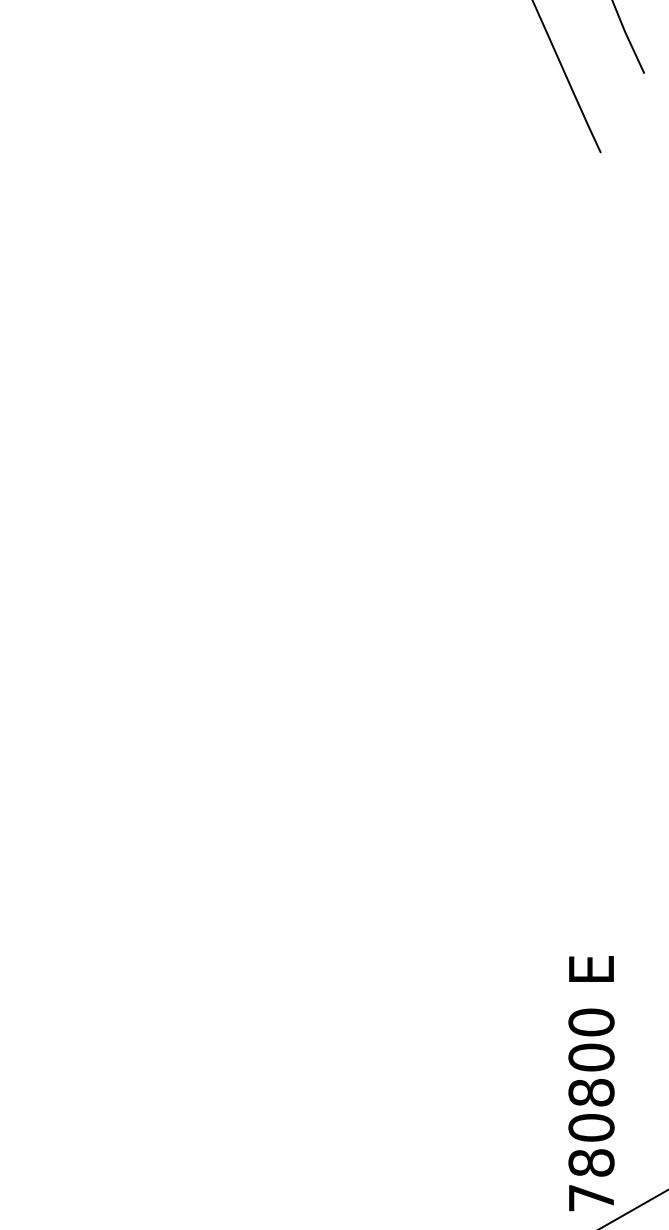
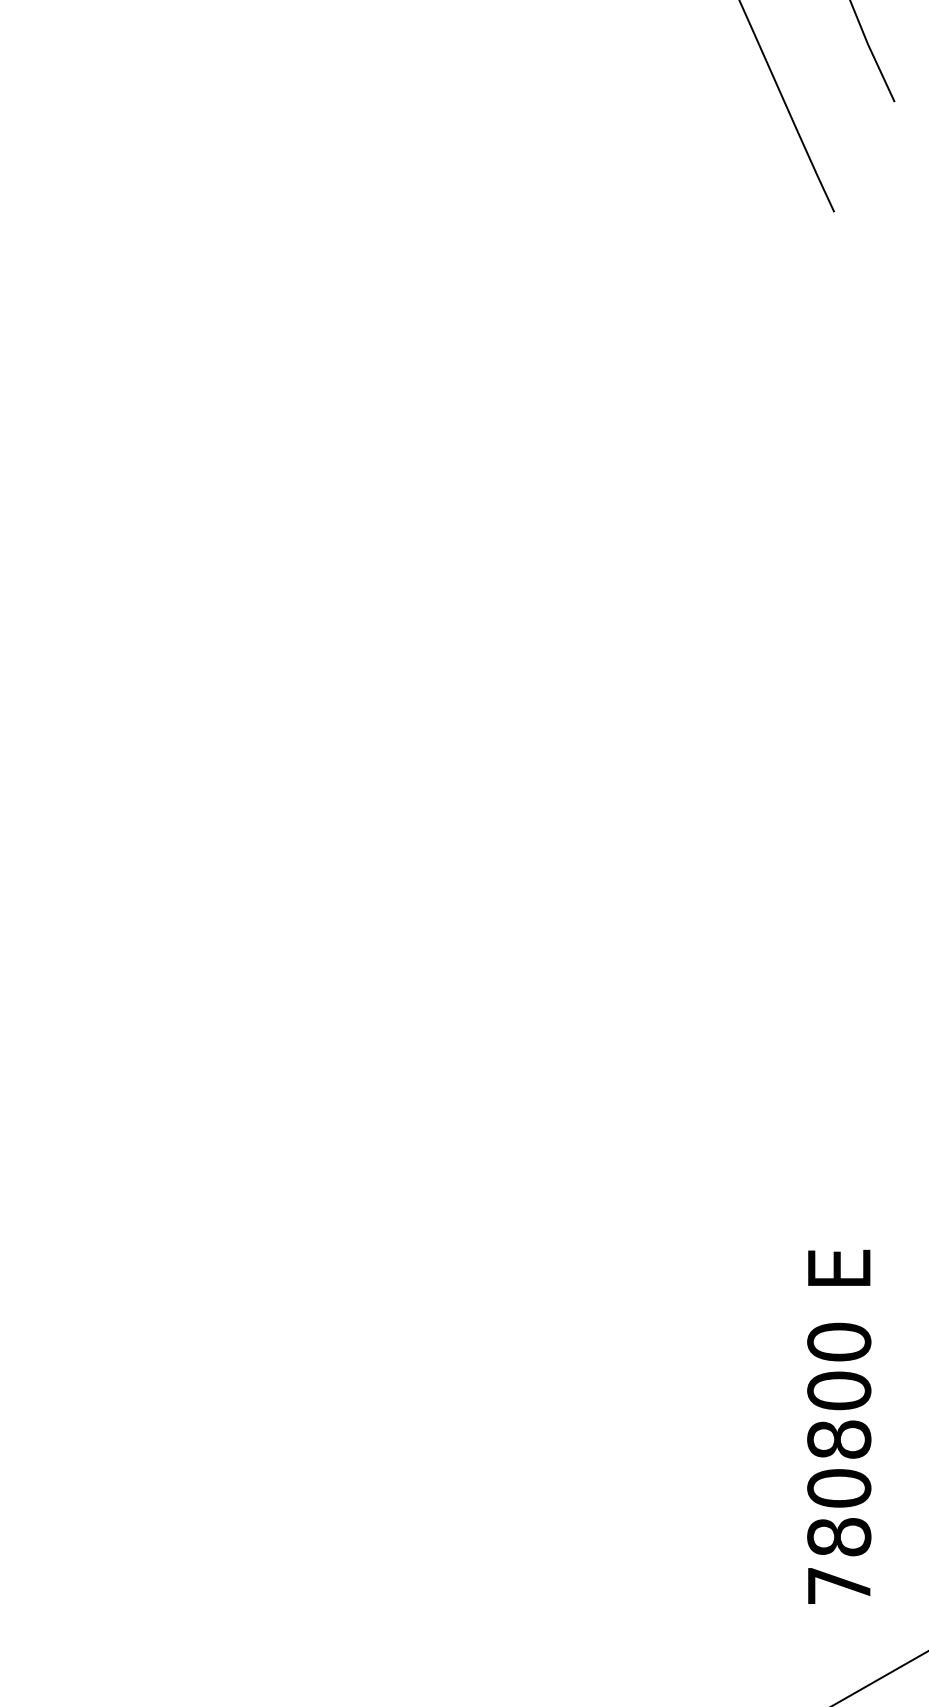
text: (591, 1083) -> (839, 1426), moved

